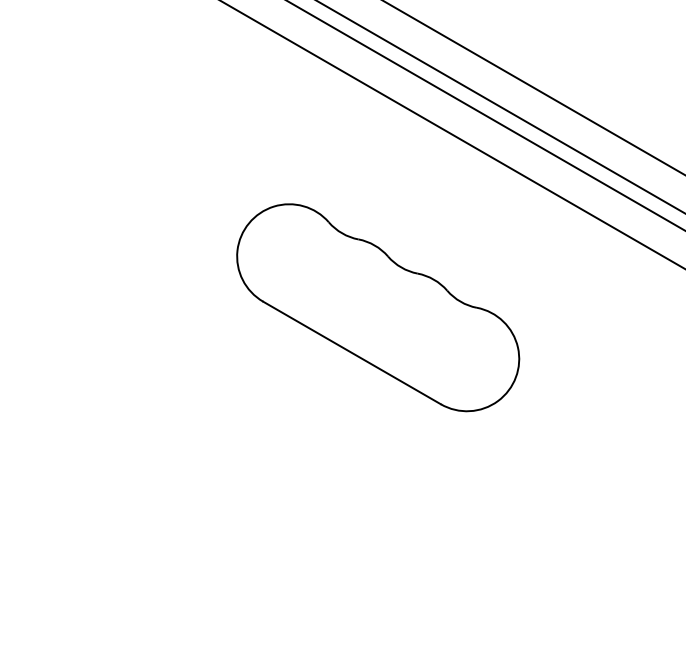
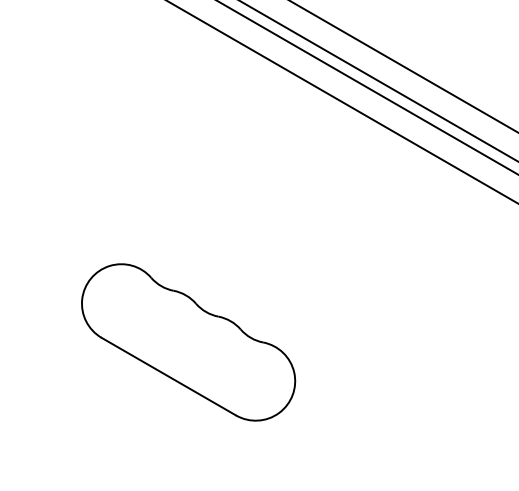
part: (378, 307) -> (188, 342), moved

